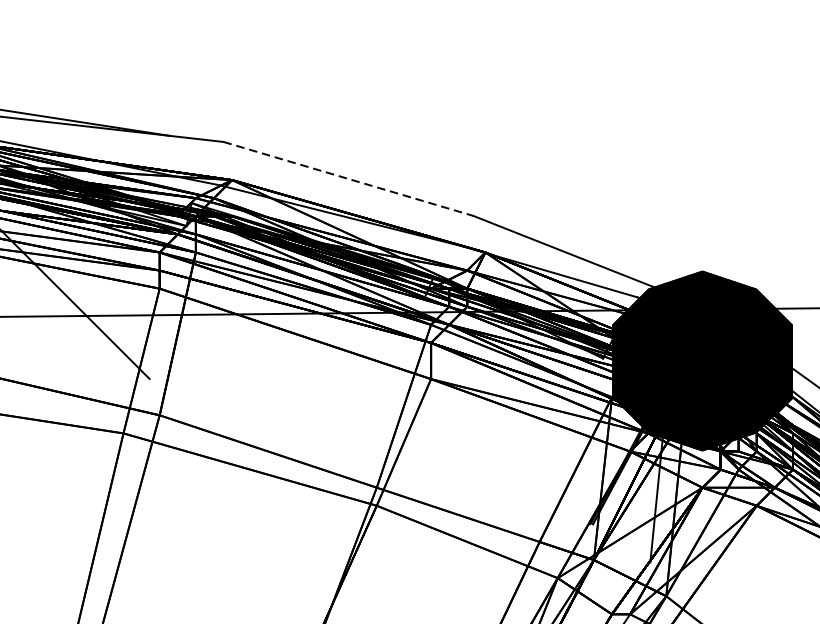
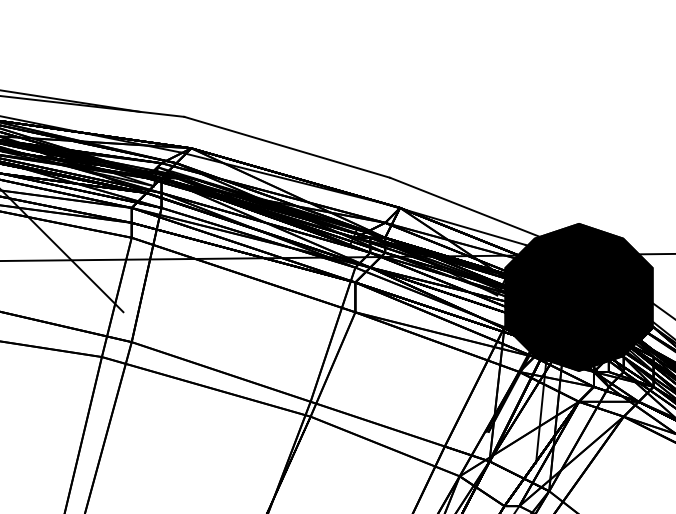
line: (348, 179) -> (287, 147), dashed -> solid

